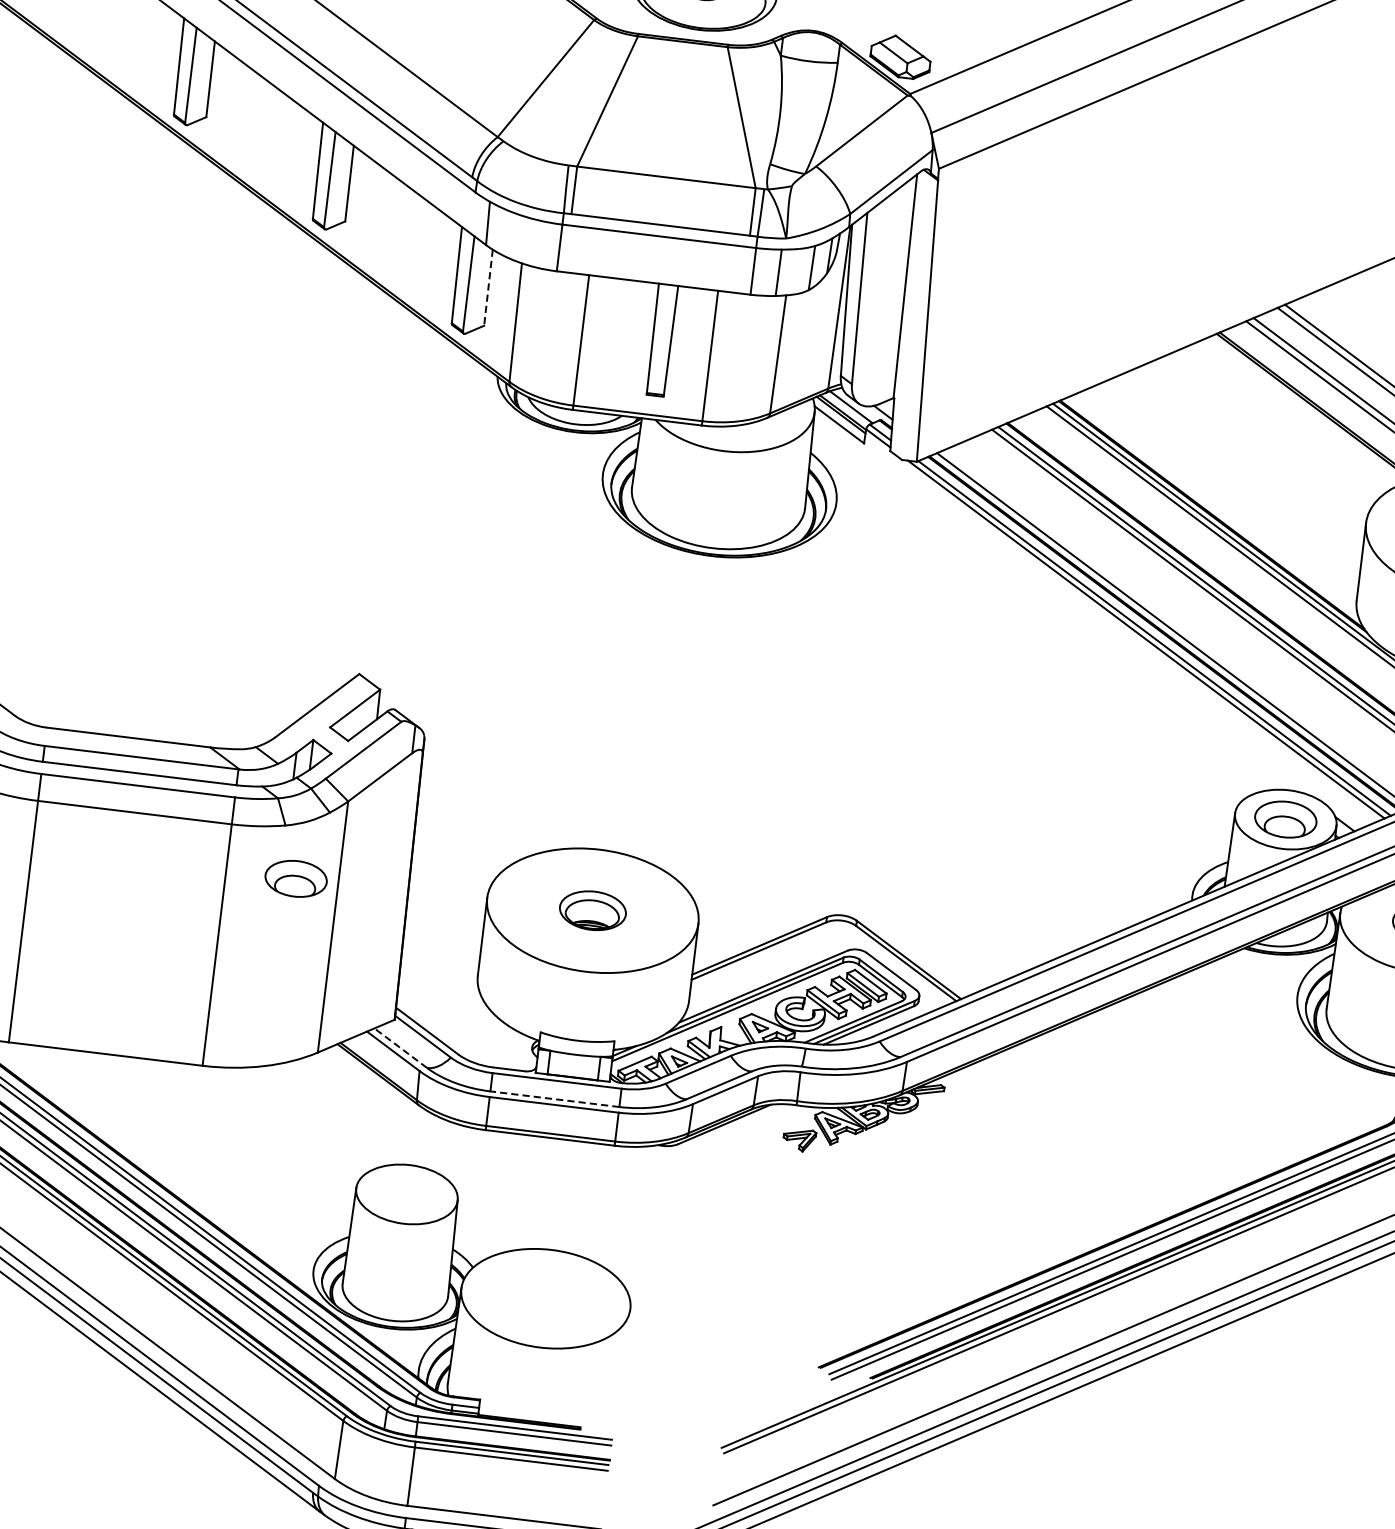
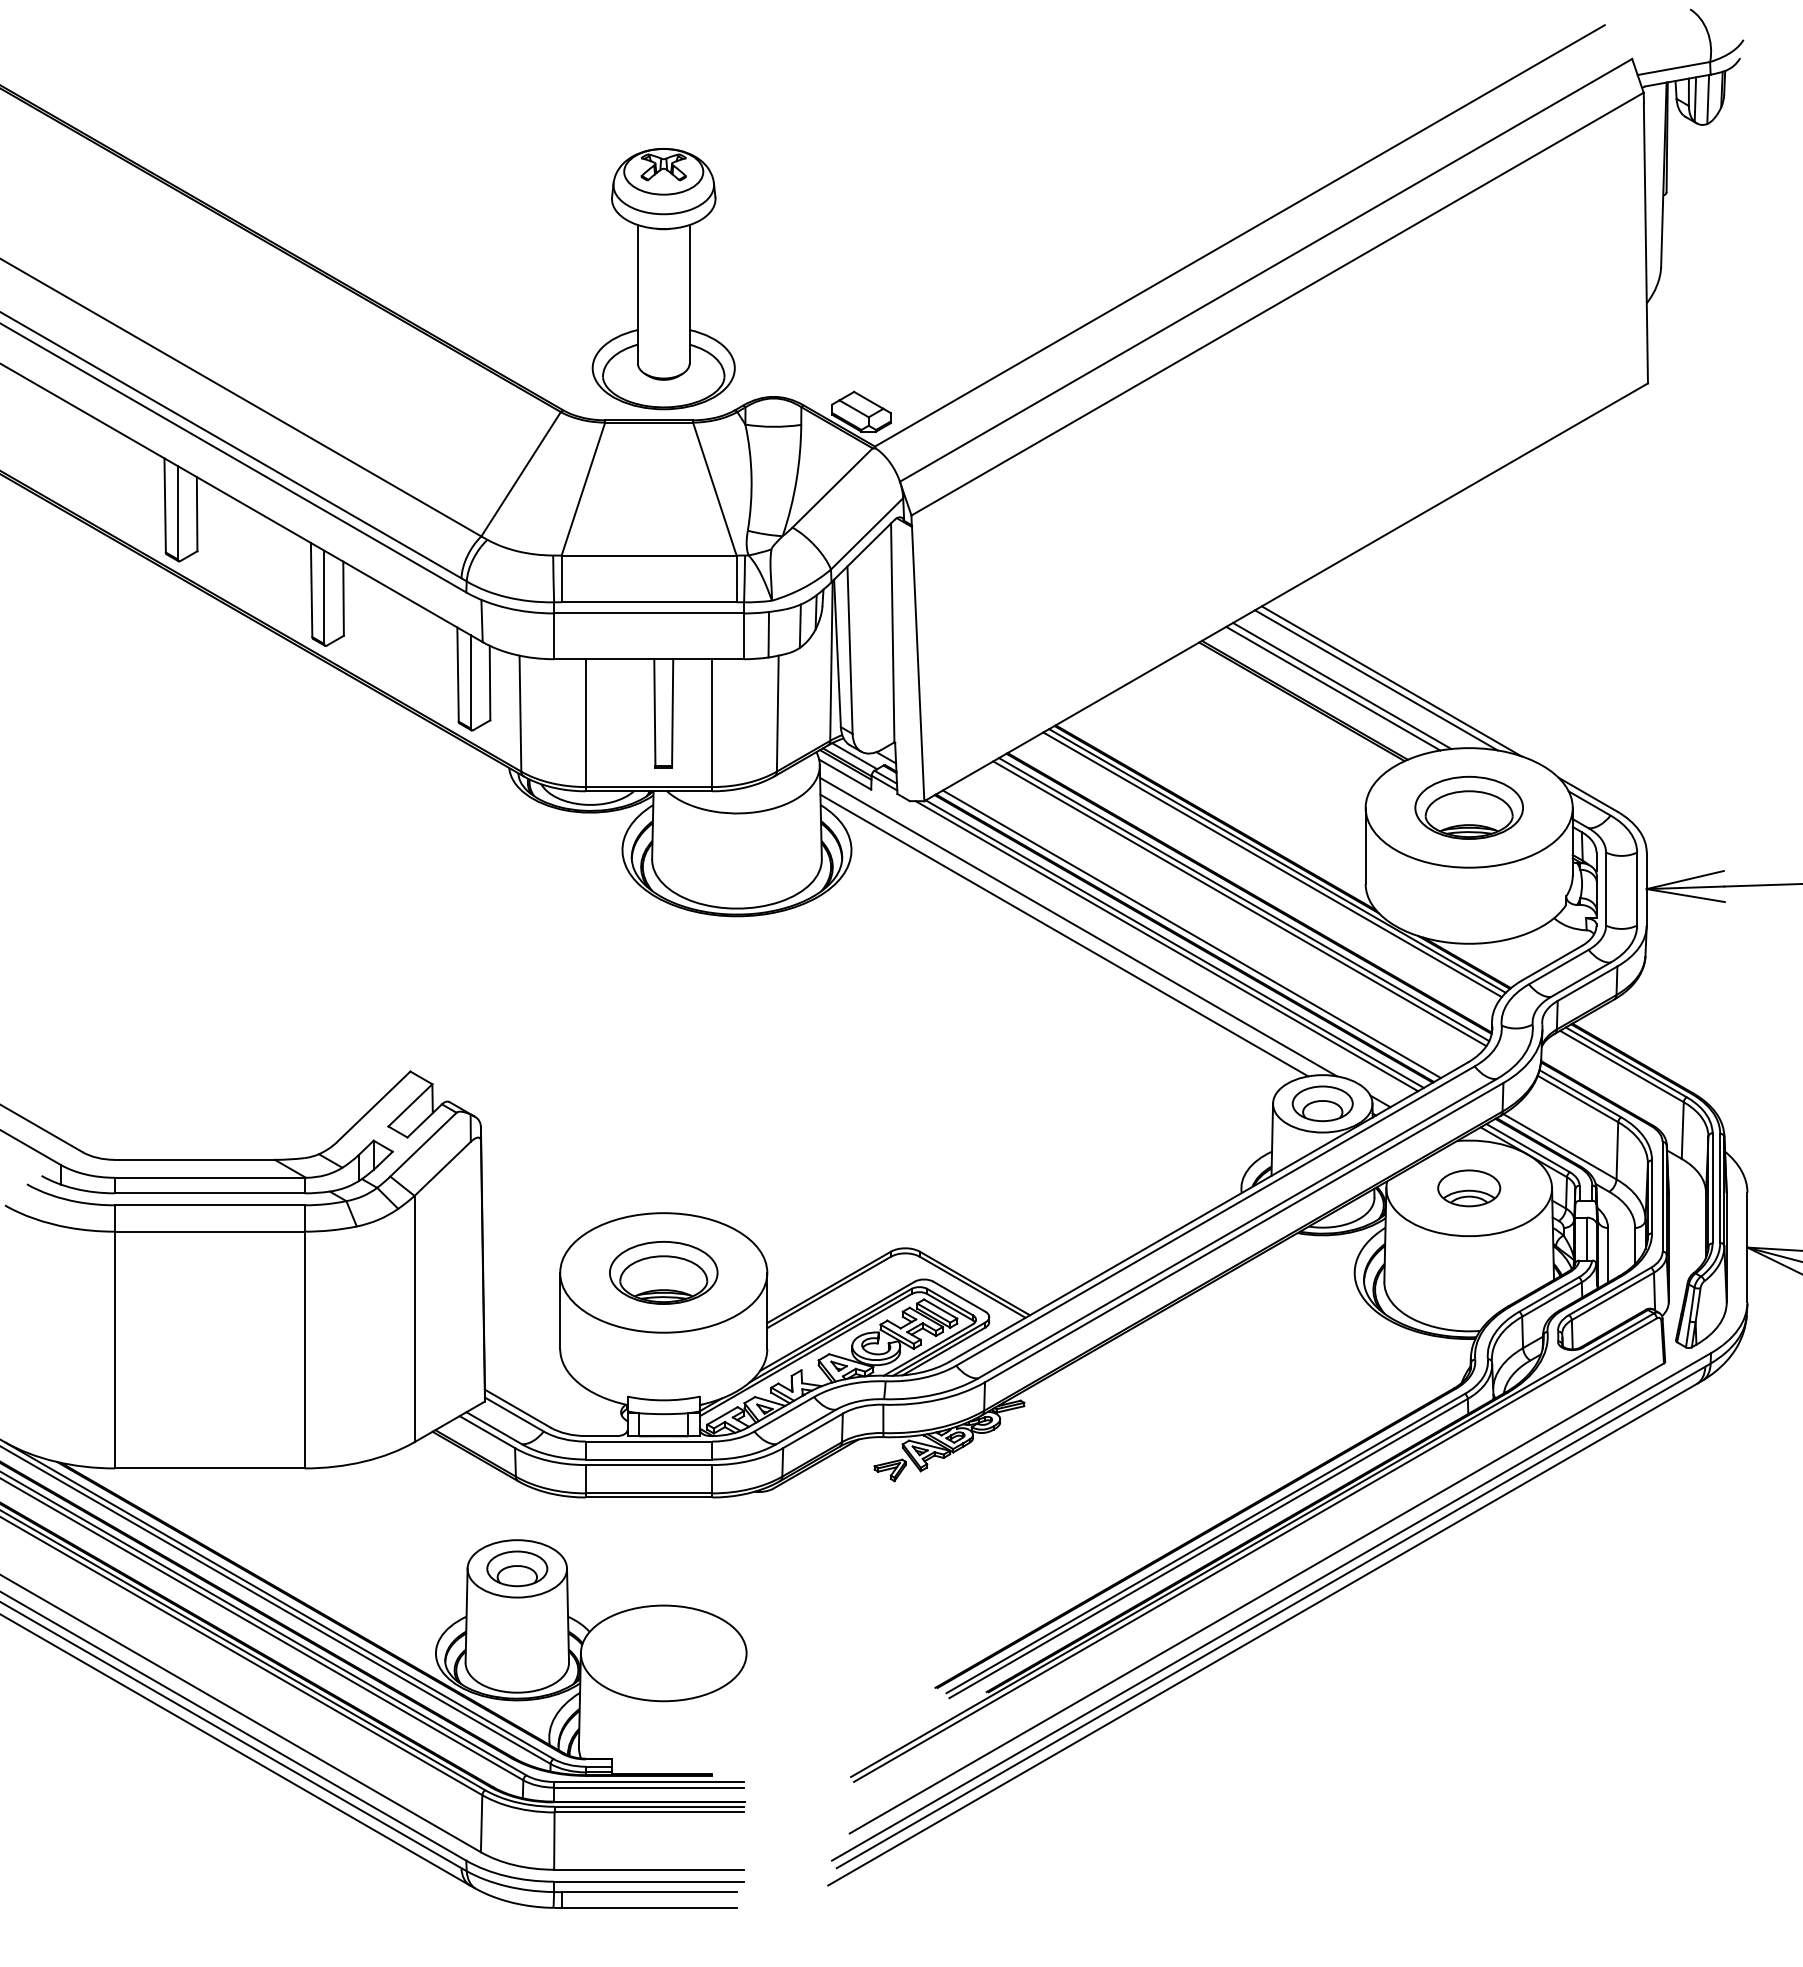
line: (488, 288) -> (490, 683), dashed -> solid
line: (1058, 608) -> (1078, 926), added
line: (1043, 616) -> (1064, 935), added
part: (296, 878) -> (517, 1568), moved
part: (592, 910) -> (663, 1272), size x1.67
line: (401, 1048) -> (494, 1428), dashed -> solid
line: (554, 1099) -> (648, 1459), dashed -> solid

